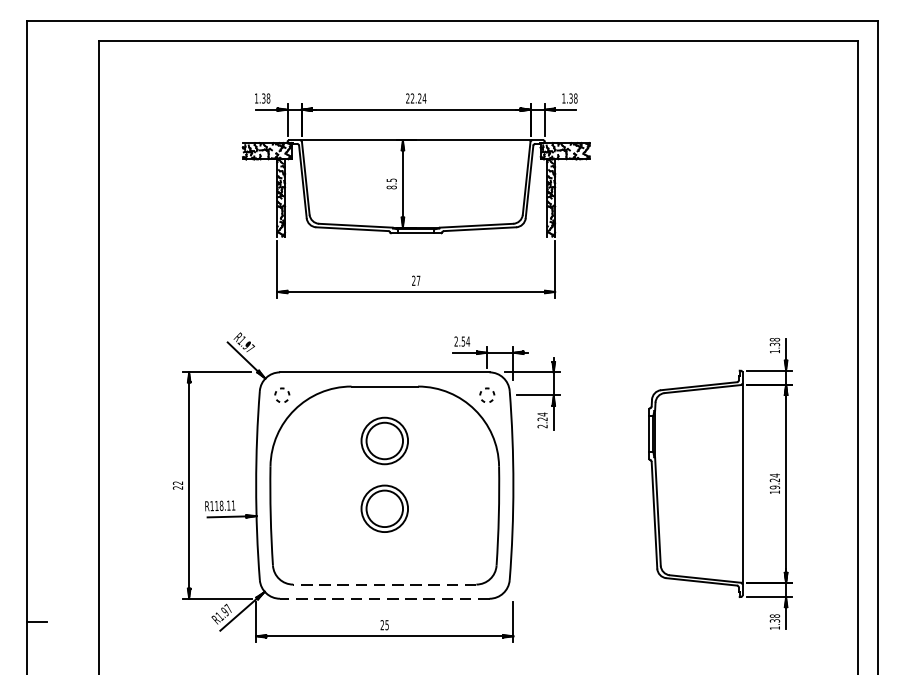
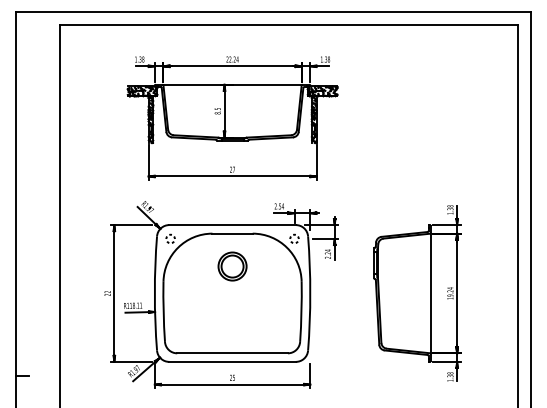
part: (416, 196) -> (232, 118), moved
part: (720, 483) -> (417, 293), moved
part: (384, 508) -> (232, 307), removed
line: (384, 584) -> (232, 353), dashed -> solid
line: (384, 598) -> (232, 361), dashed -> solid

